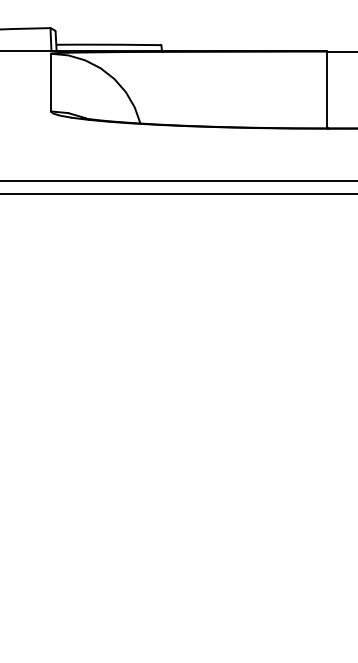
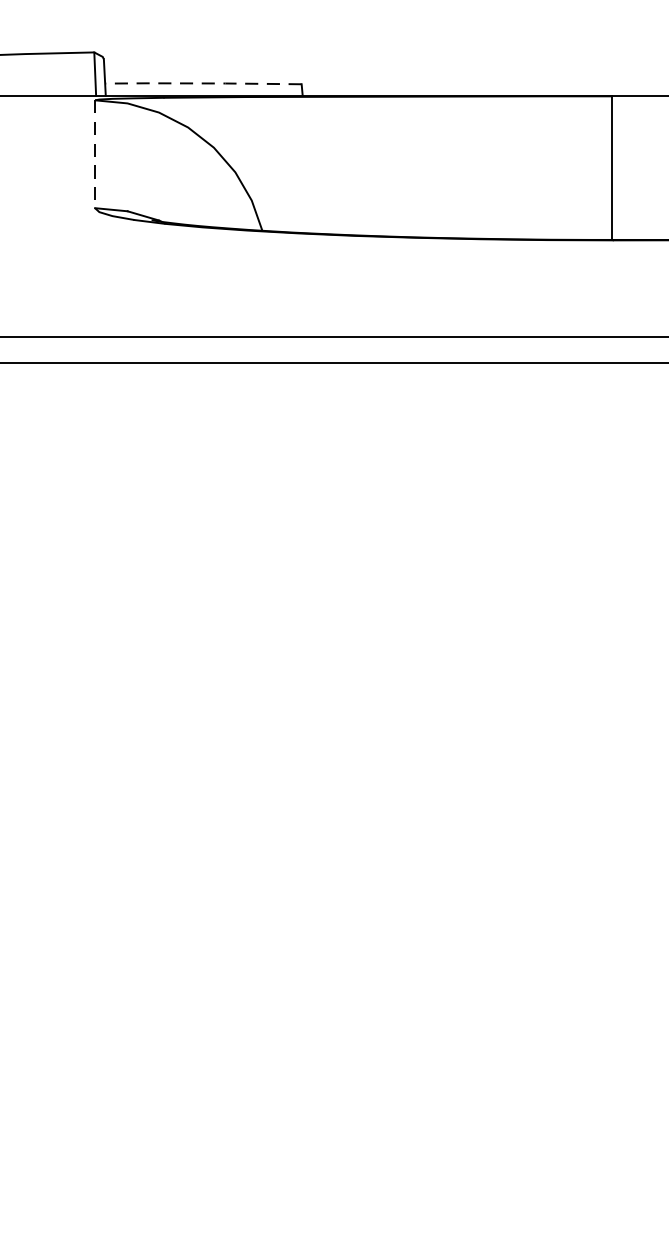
line: (108, 44) -> (202, 83), solid -> dashed
line: (50, 82) -> (94, 154), solid -> dashed

